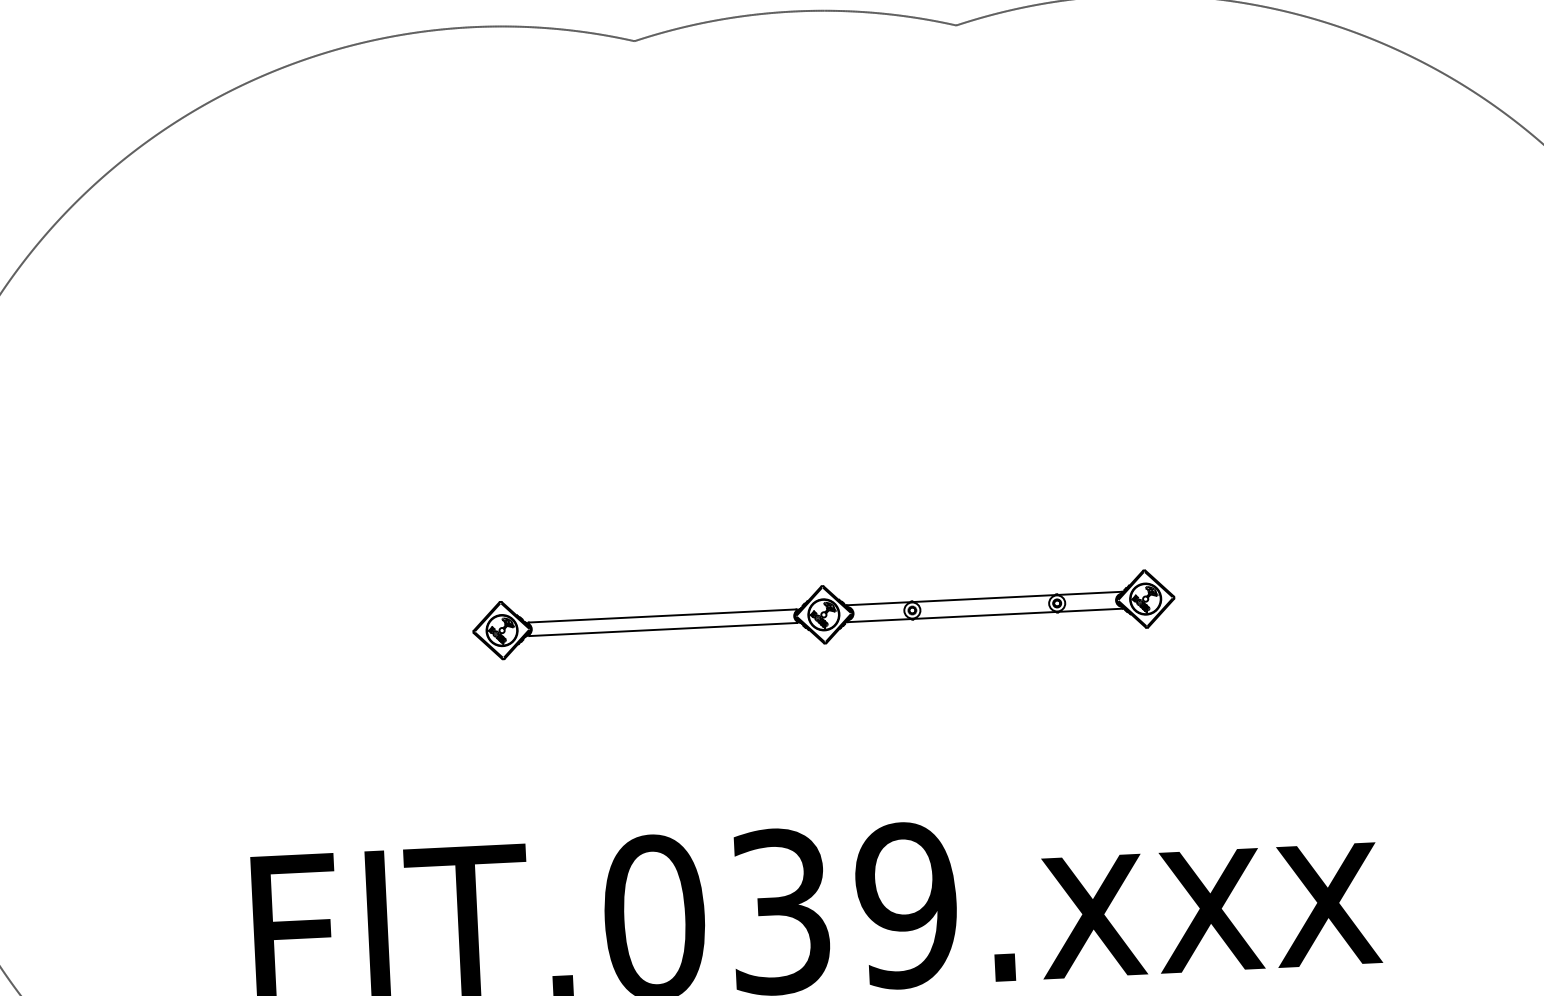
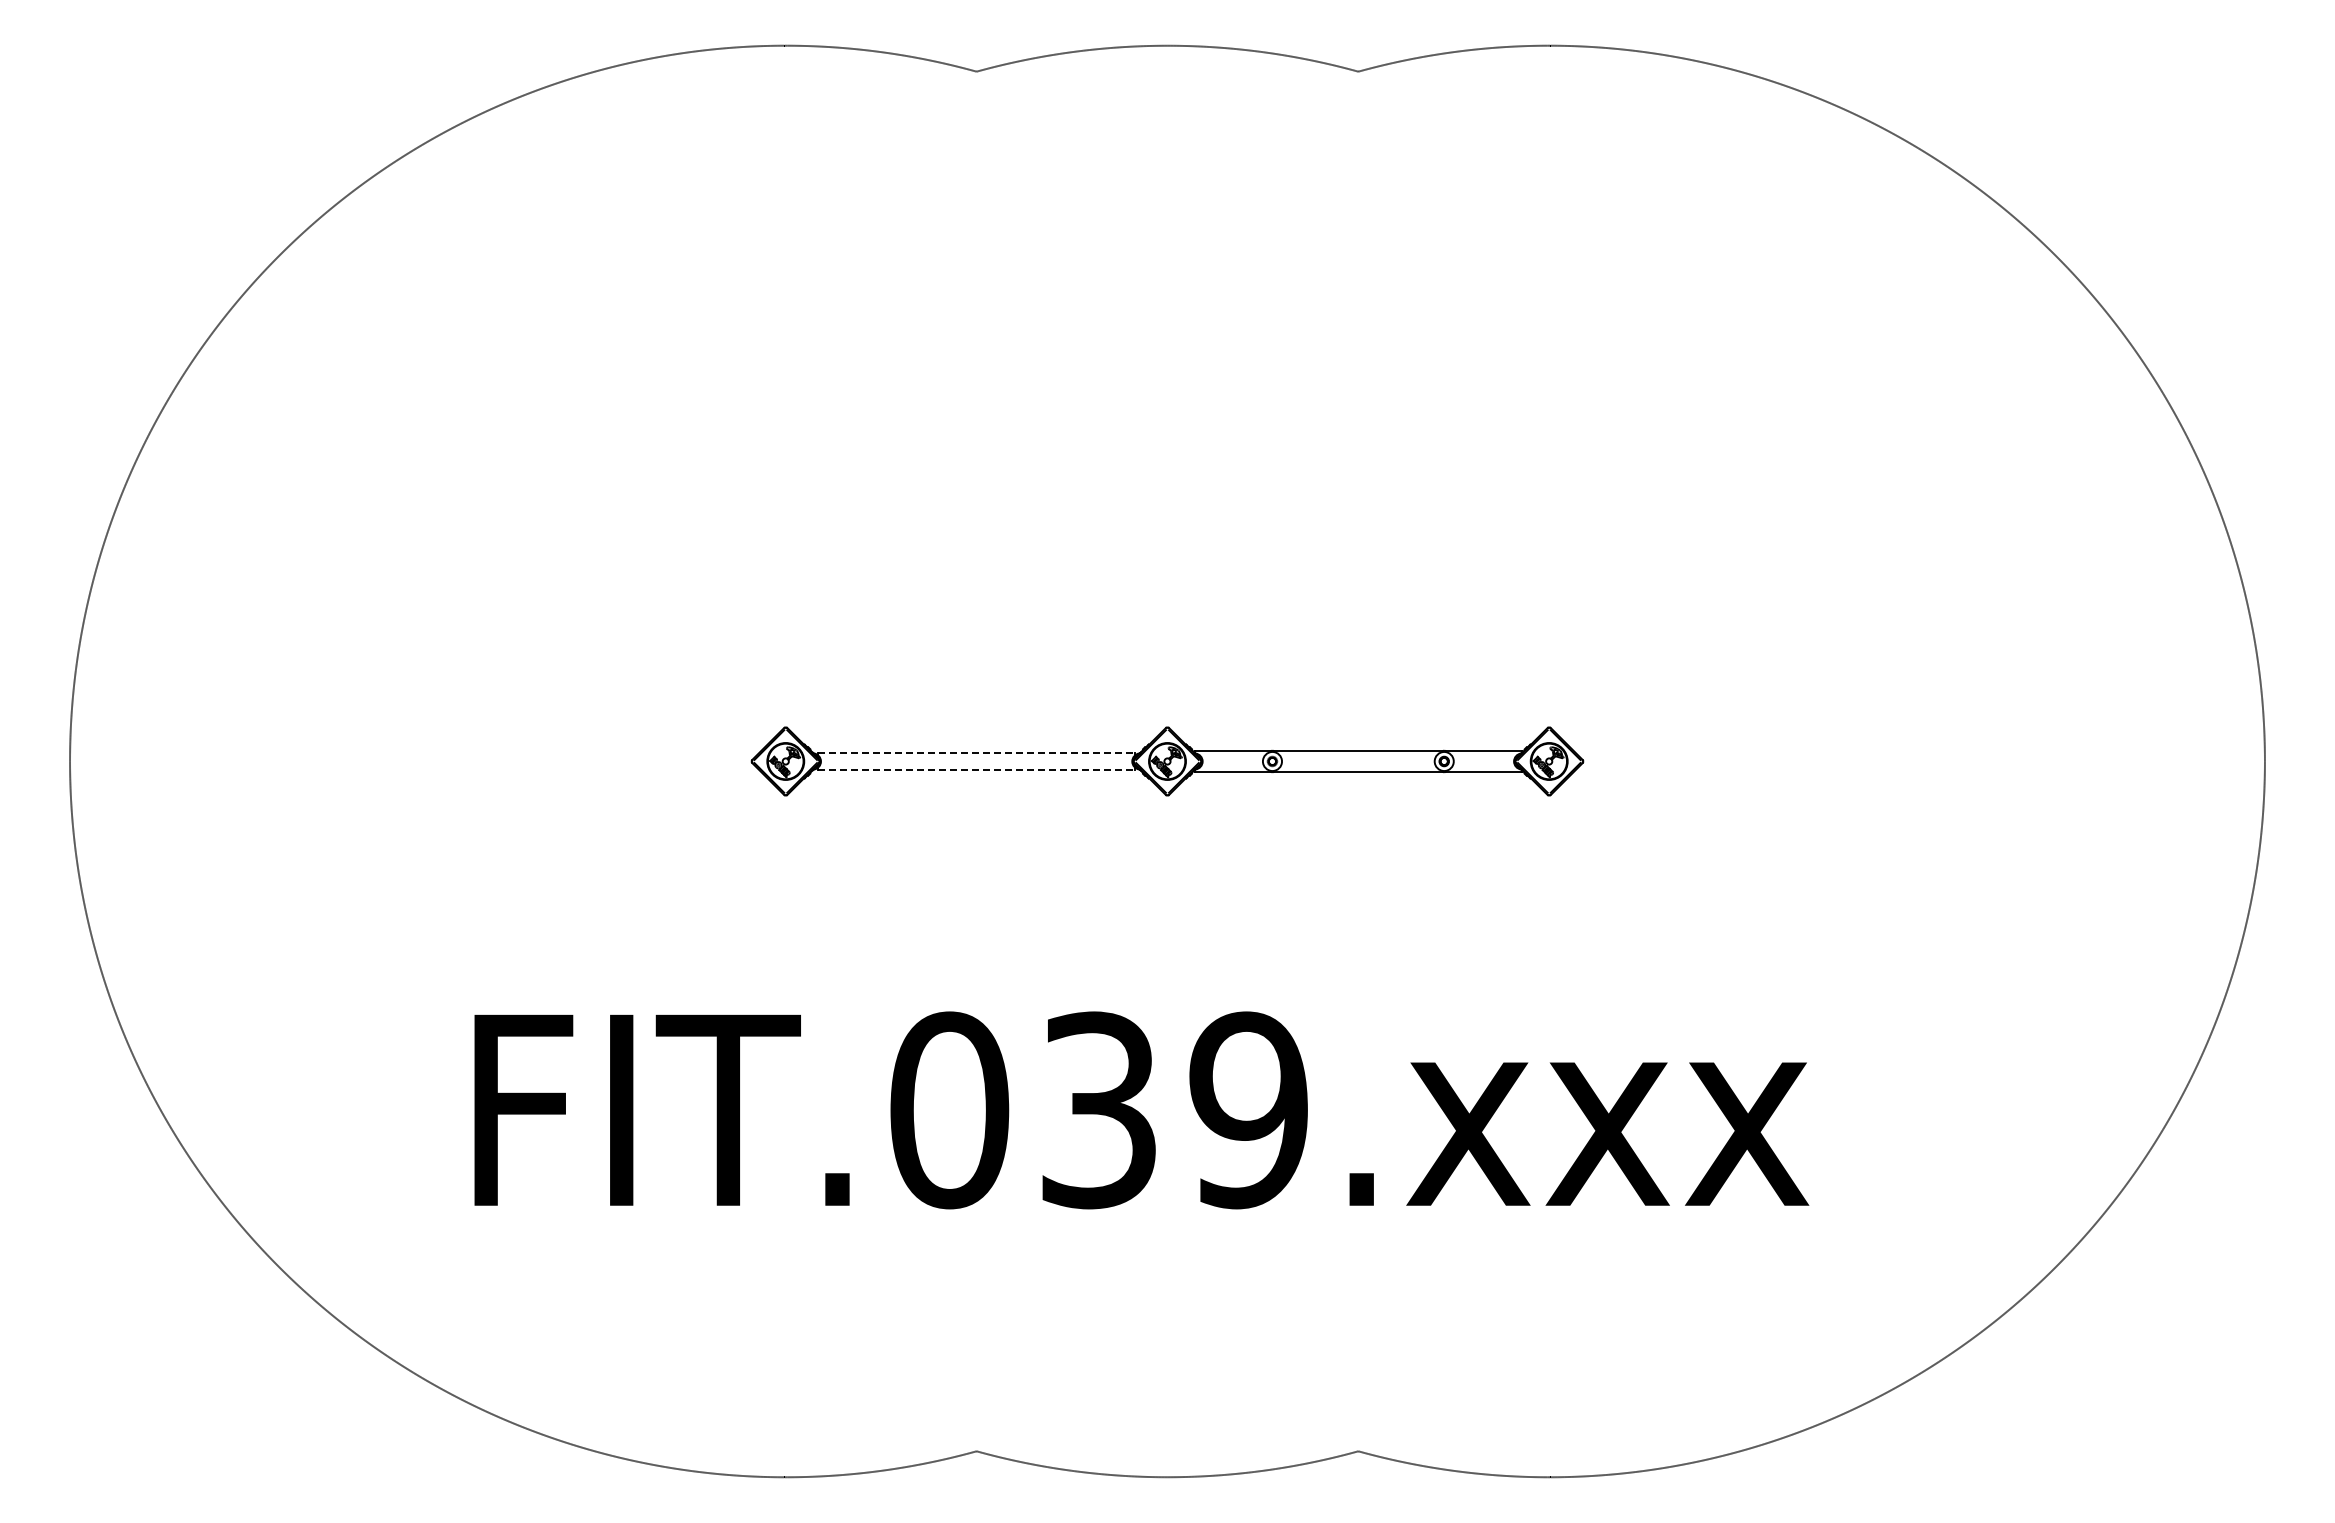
line: (662, 615) -> (976, 753), solid -> dashed
line: (663, 629) -> (976, 769), solid -> dashed

